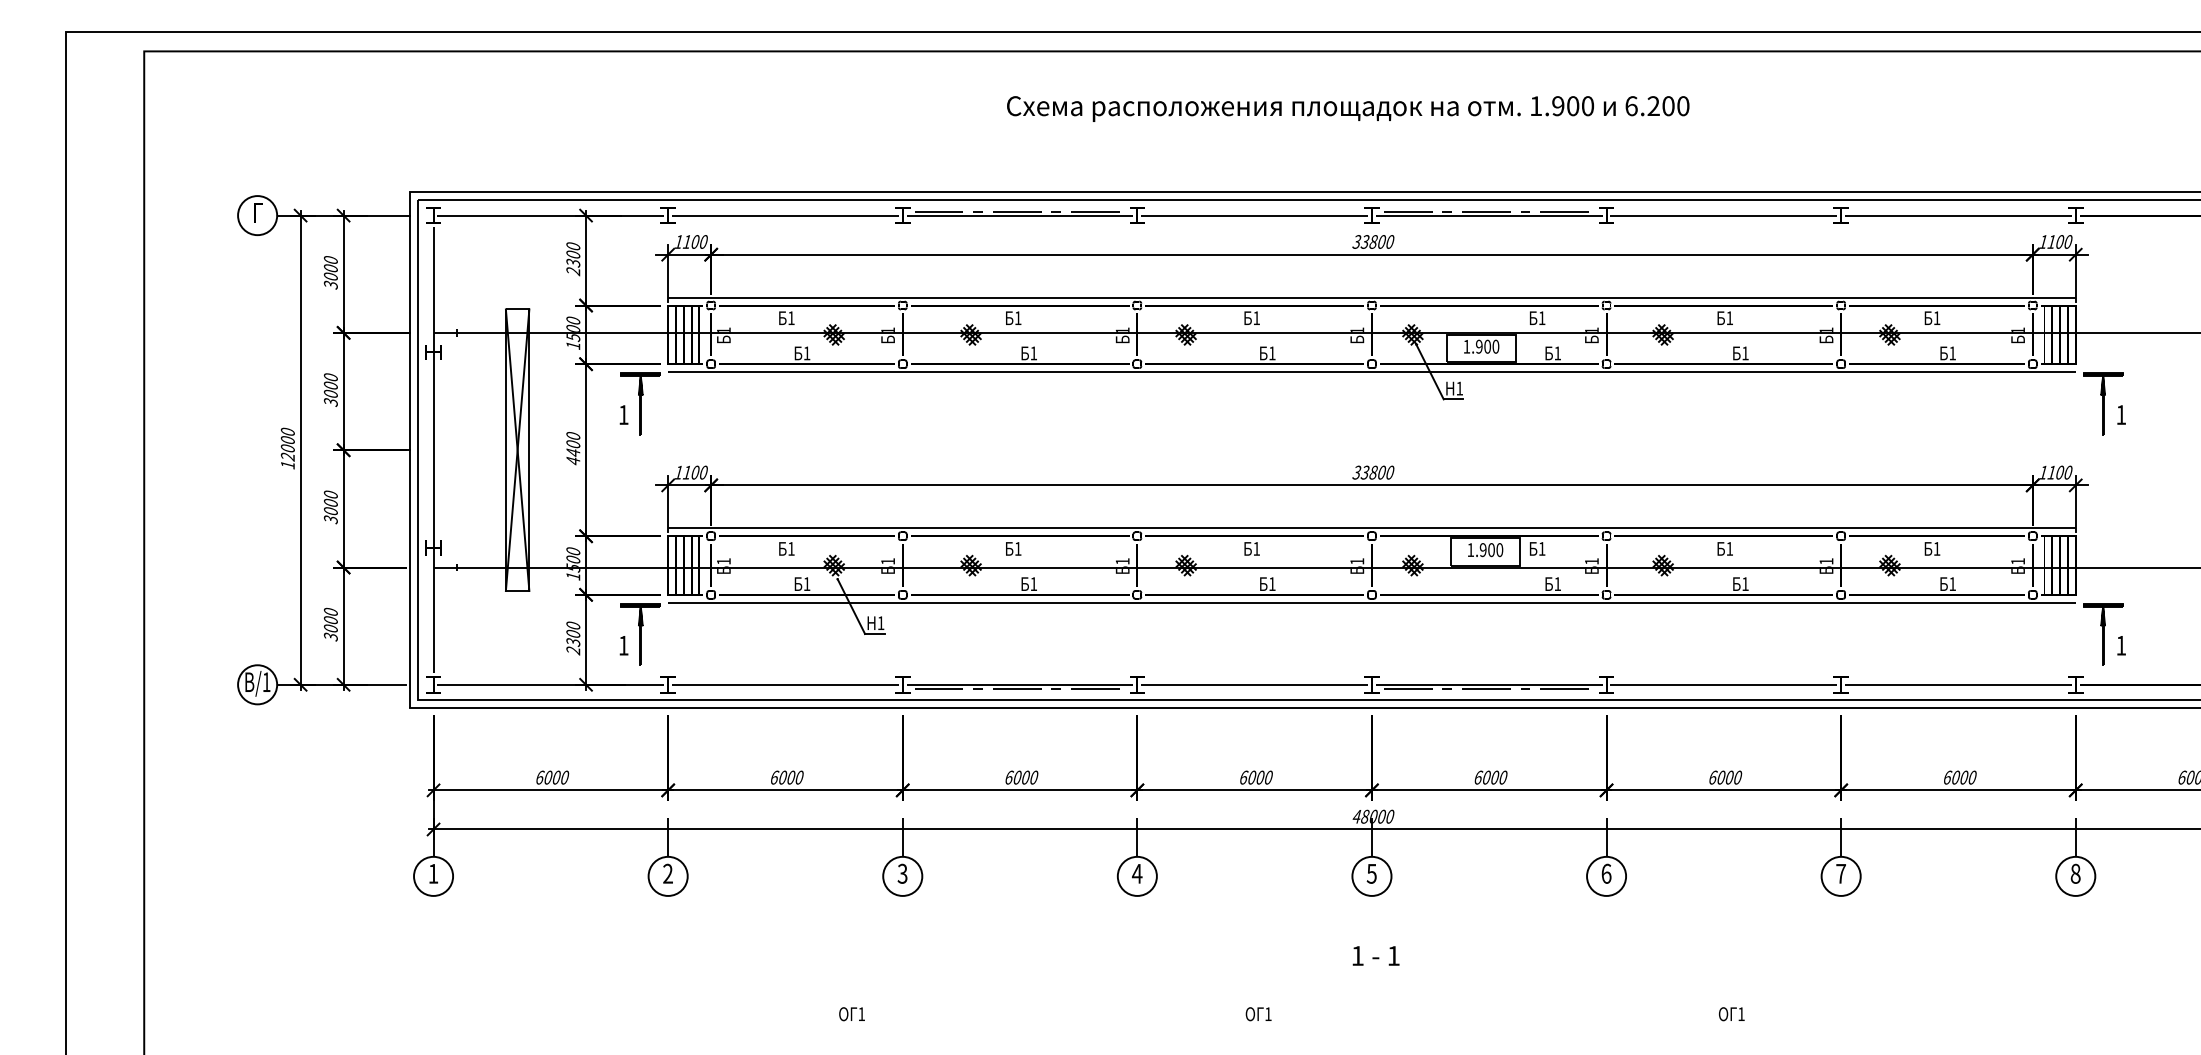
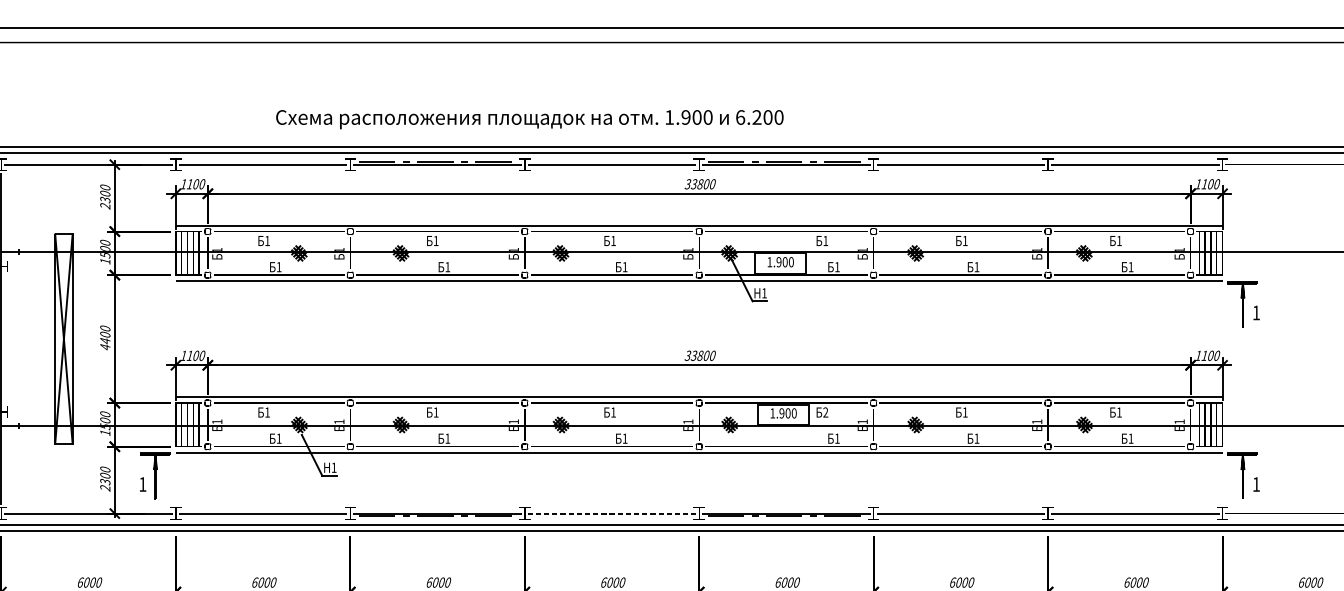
text: (1348, 108) -> (530, 119), moved
part: (640, 403) -> (155, 304), removed
text: (1541, 548) -> (825, 412), 1 -> 2
line: (1255, 684) -> (612, 513), solid -> dashed

